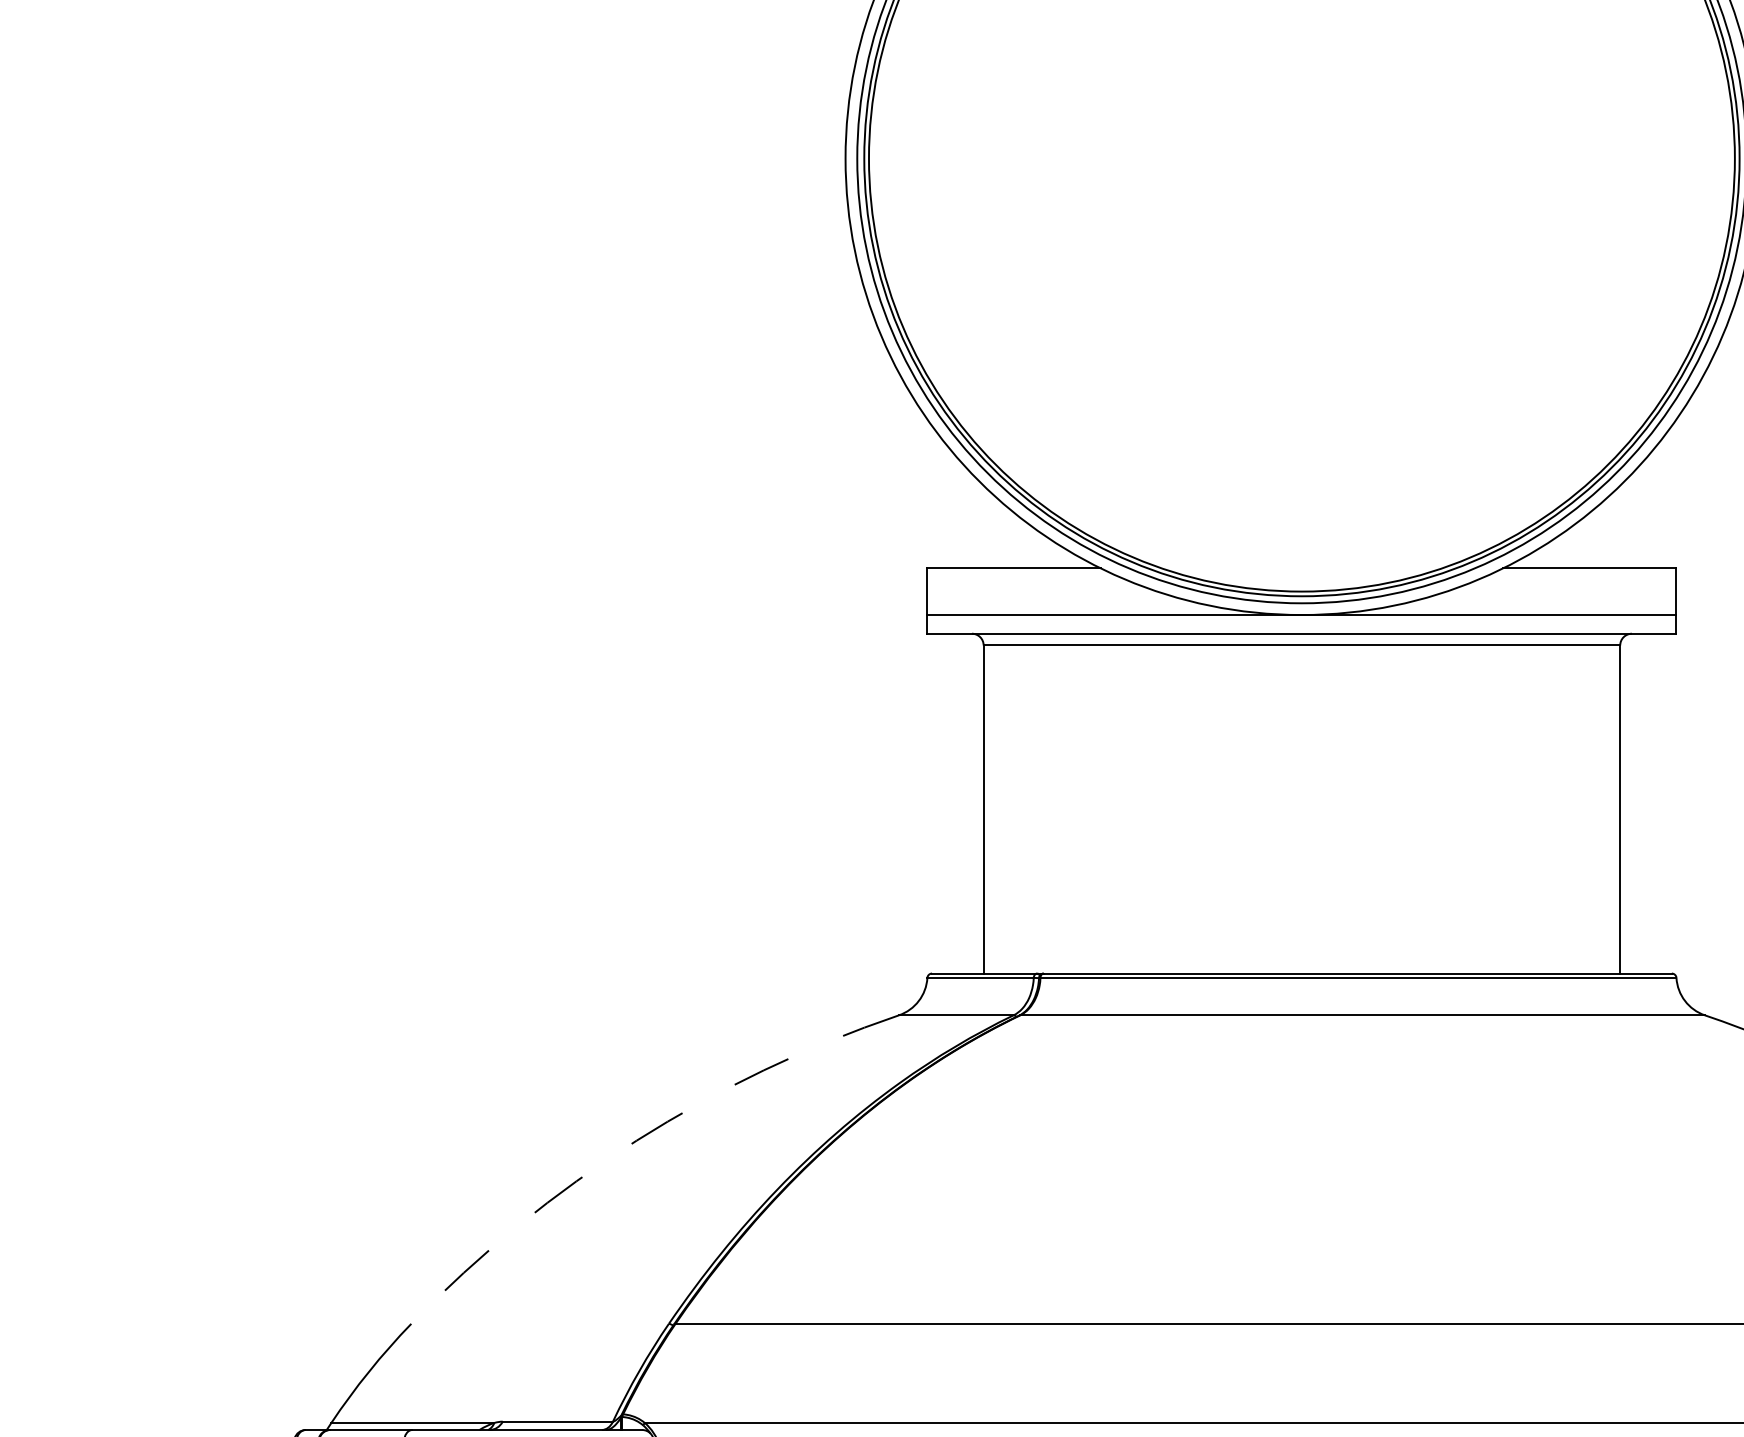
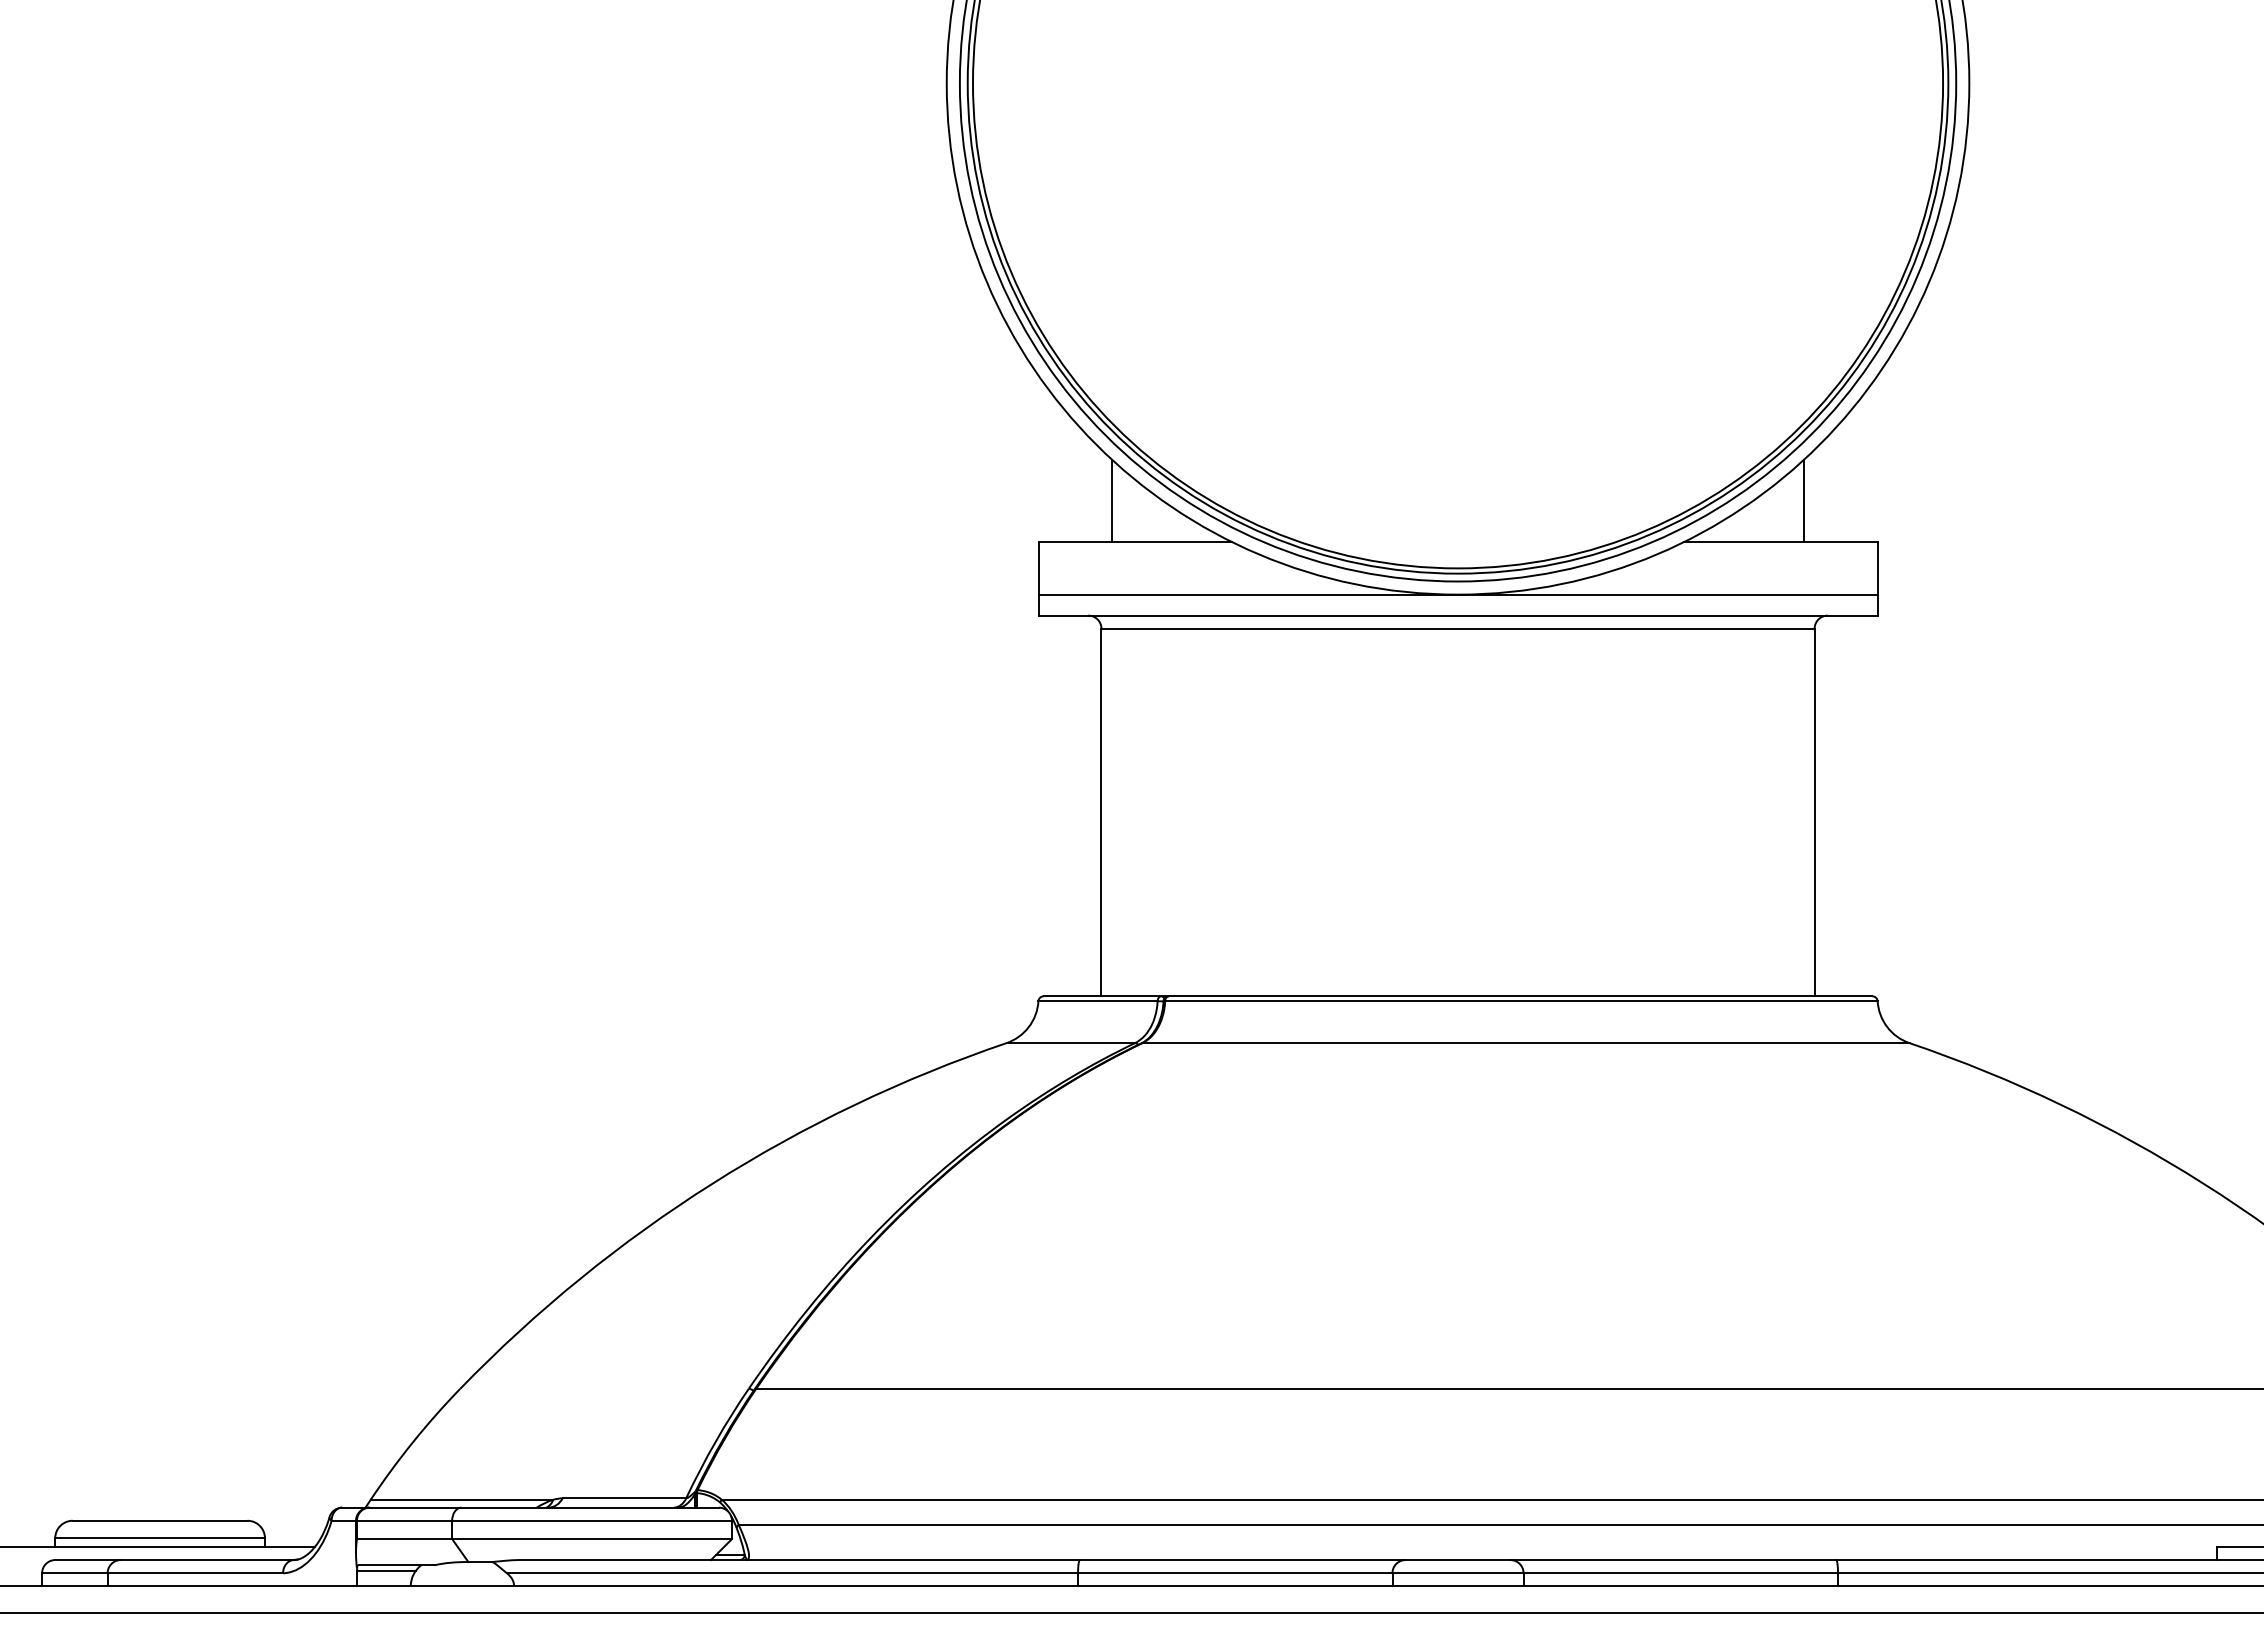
line: (992, 530) -> (1111, 500), added
line: (1611, 530) -> (1804, 500), added
arc: (636, 1140) -> (712, 1183), dashed -> solid

